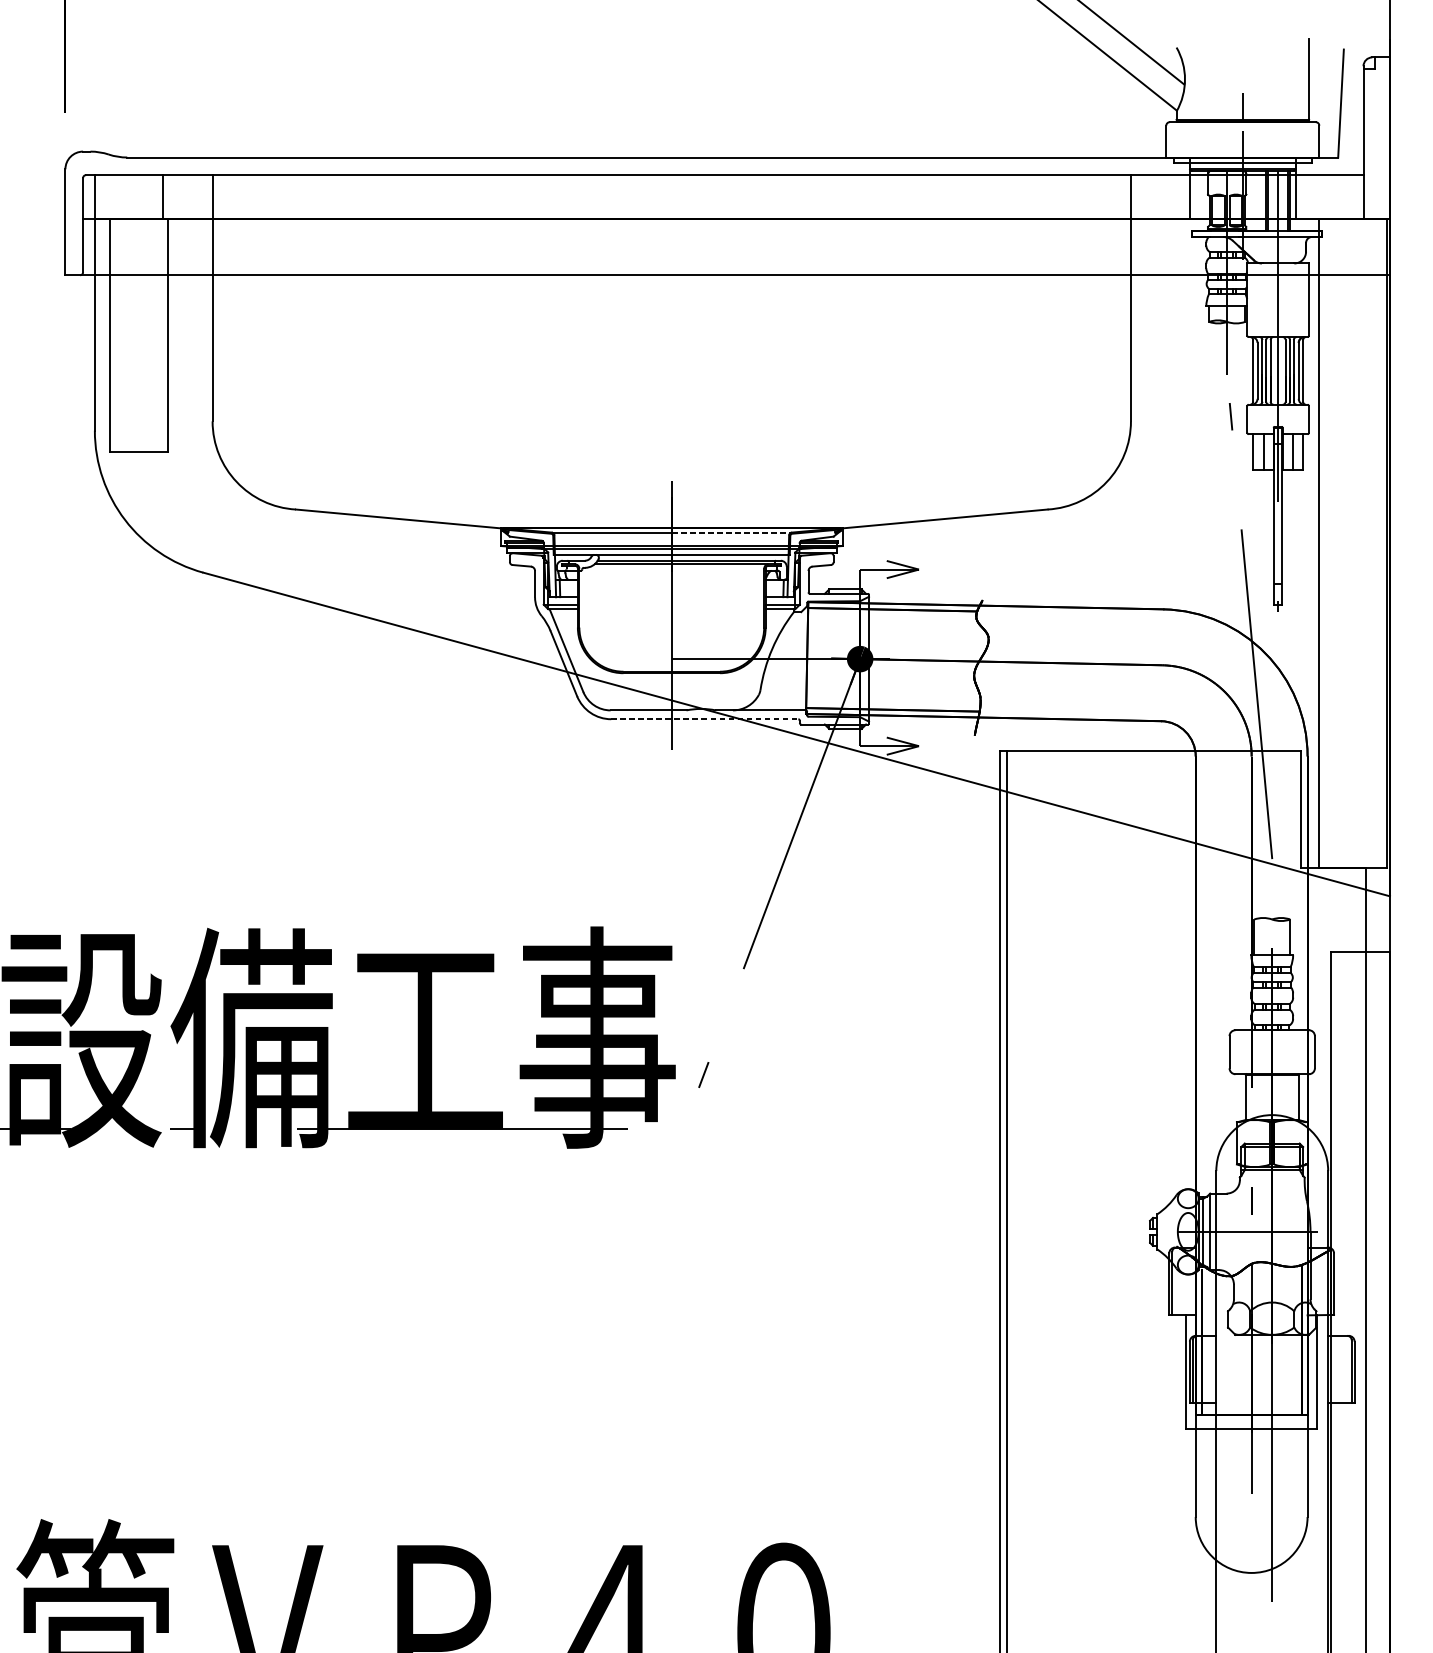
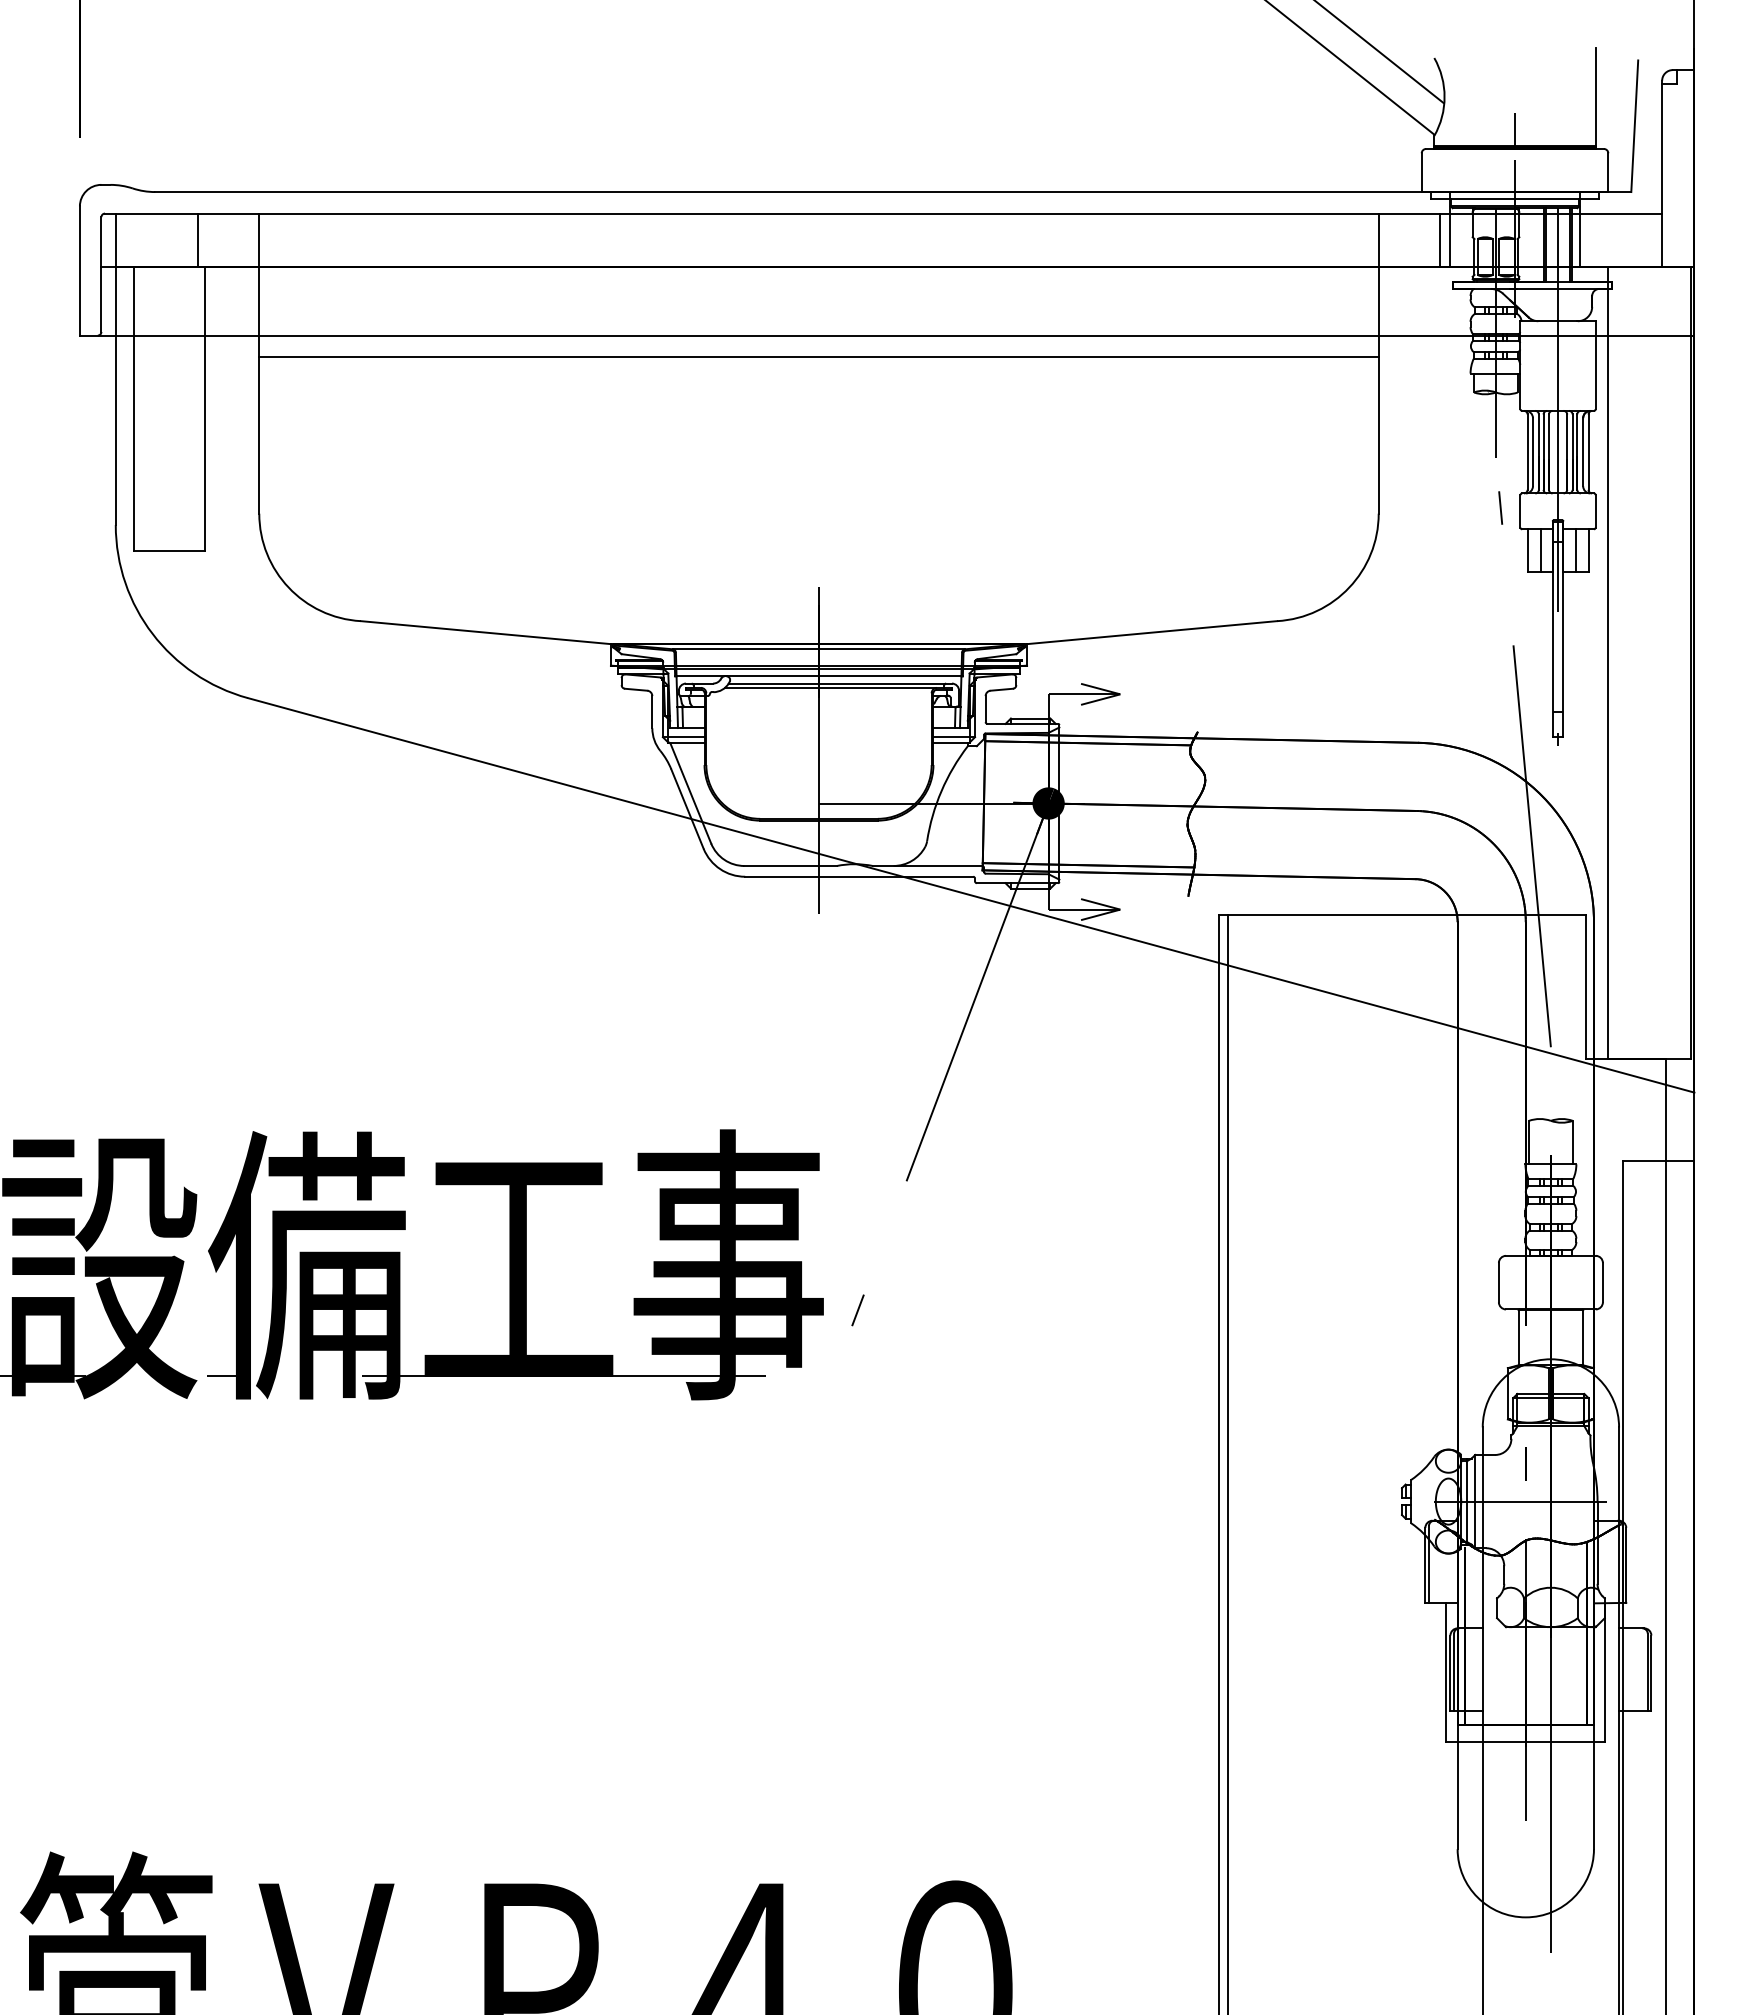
line: (1180, 197) -> (1439, 240), added
line: (671, 293) -> (818, 357), added
line: (732, 532) -> (892, 649), dashed -> solid
line: (705, 719) -> (859, 876), dashed -> solid

